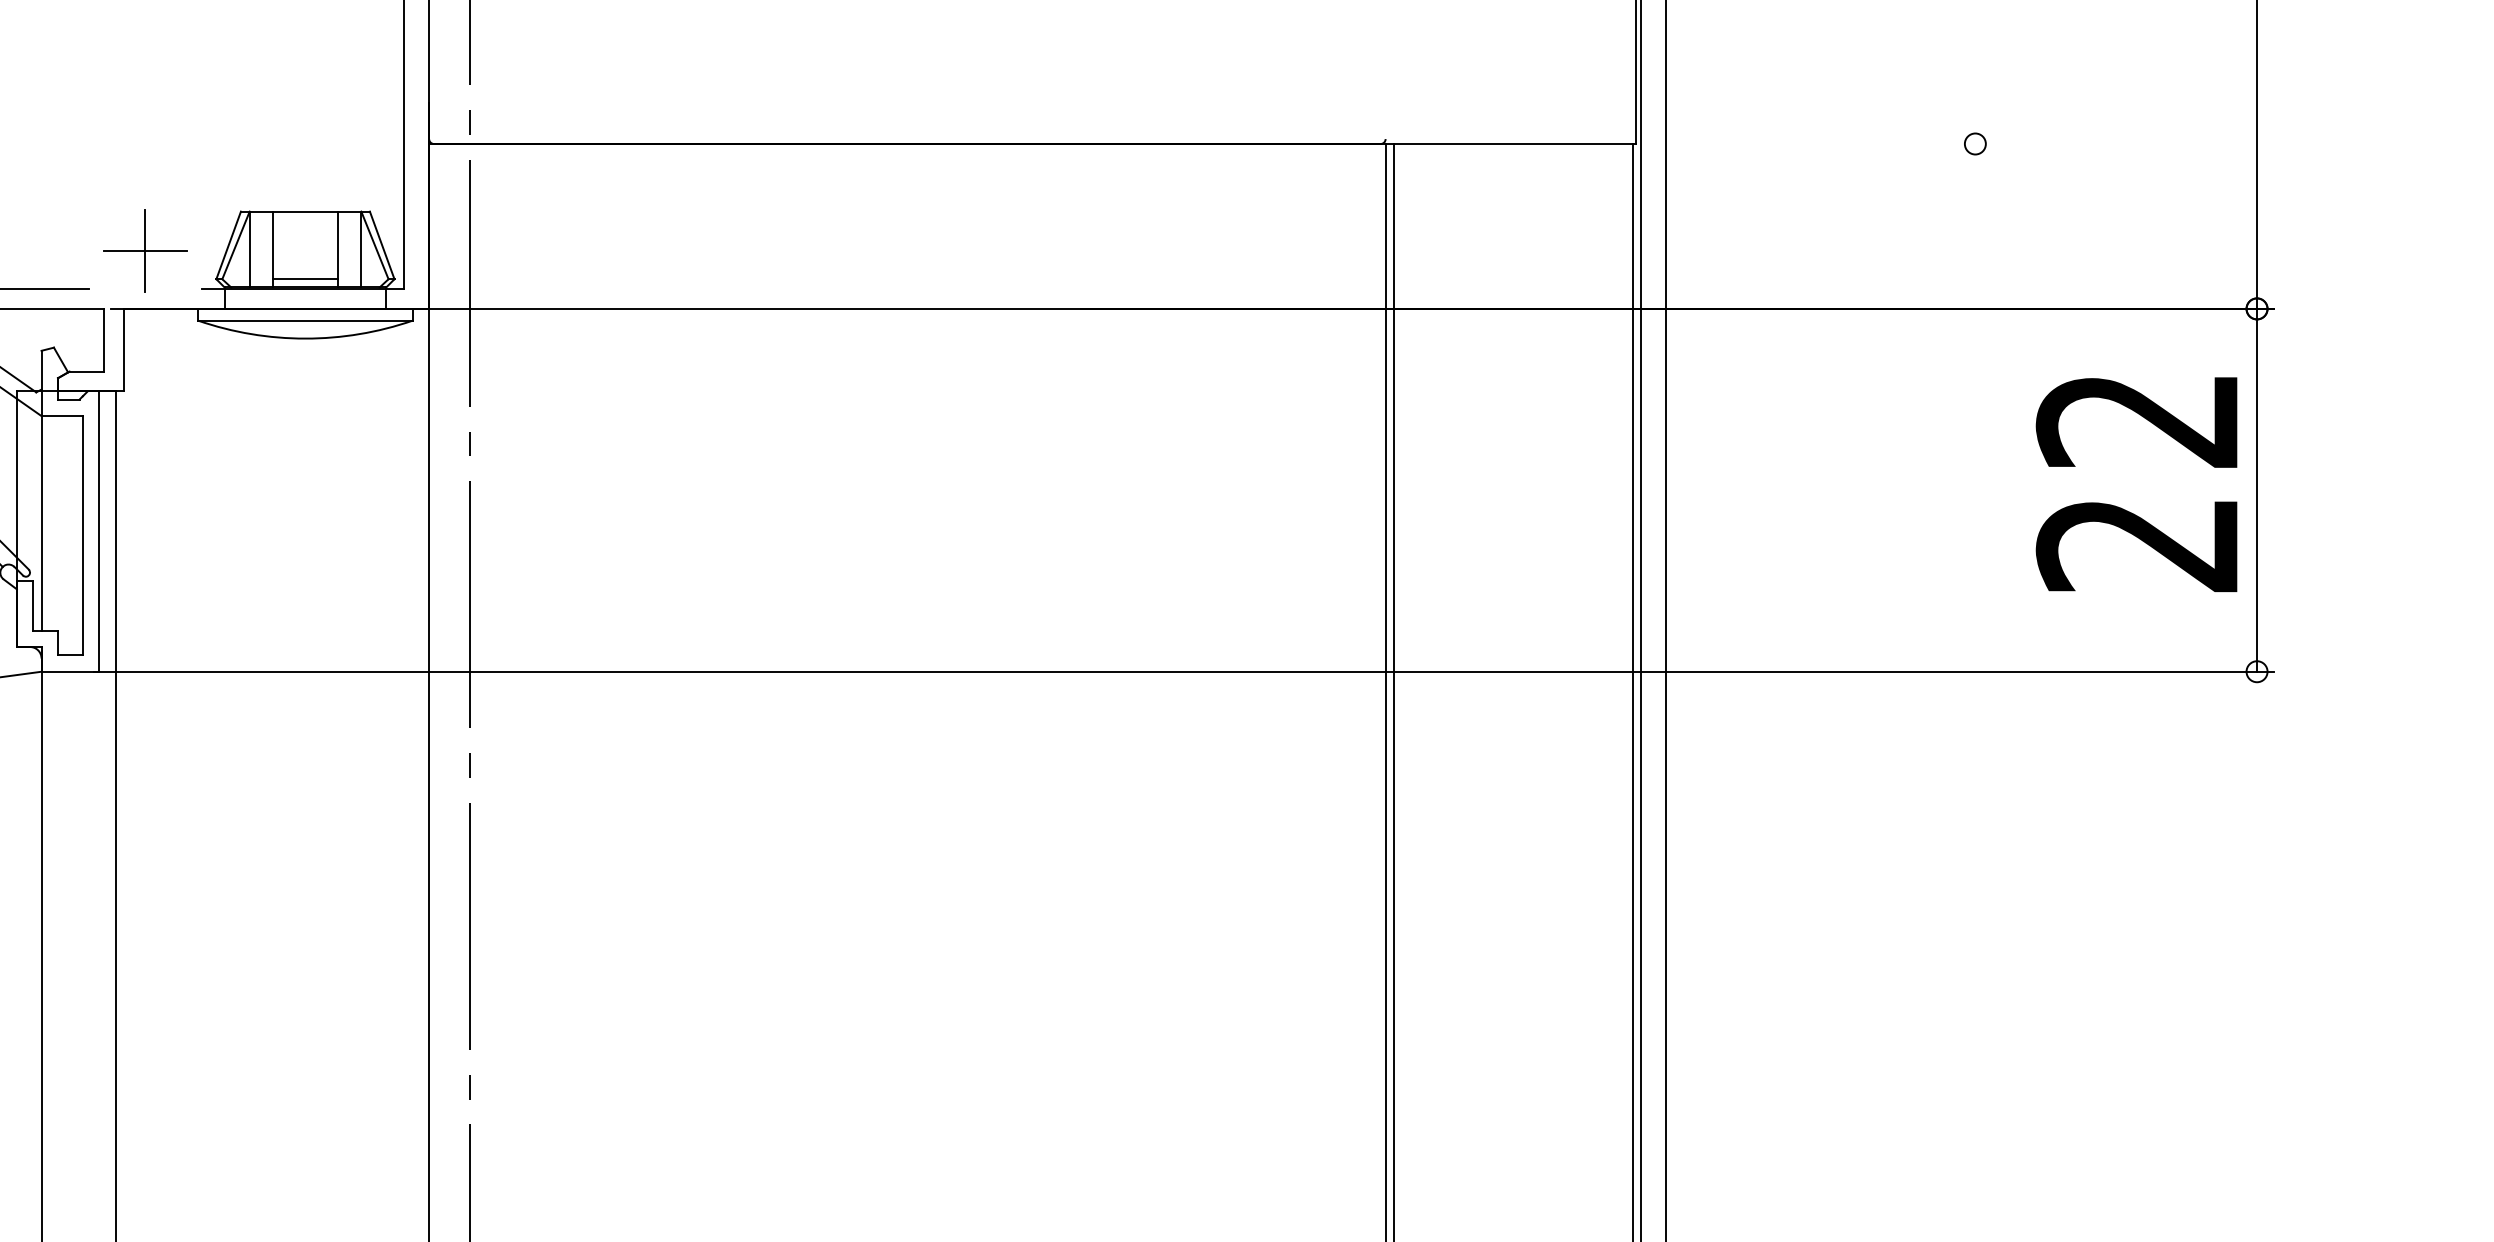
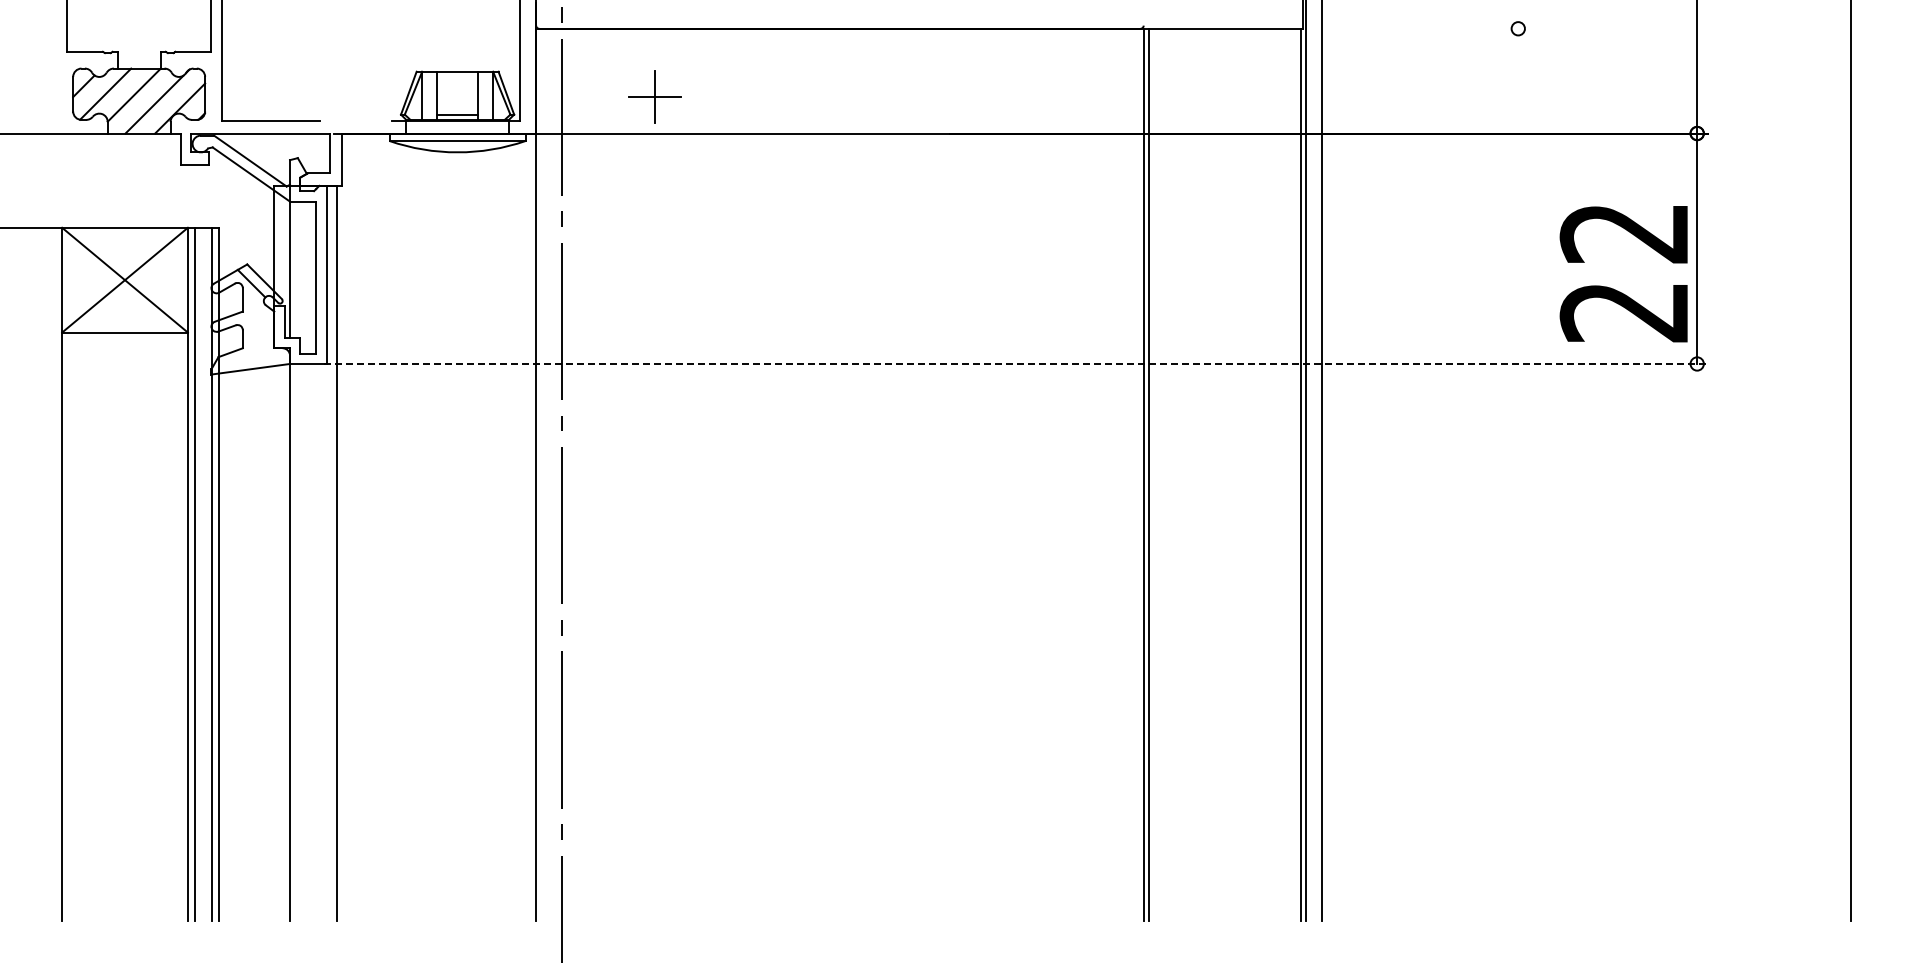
part: (144, 250) -> (654, 96), moved
text: (2136, 485) -> (1623, 274), moved
line: (1185, 670) -> (1016, 363), solid -> dashed

